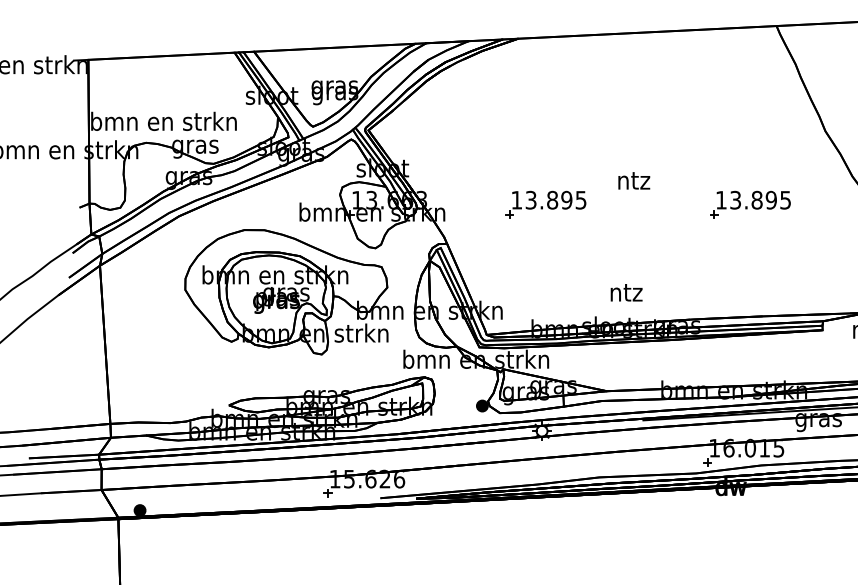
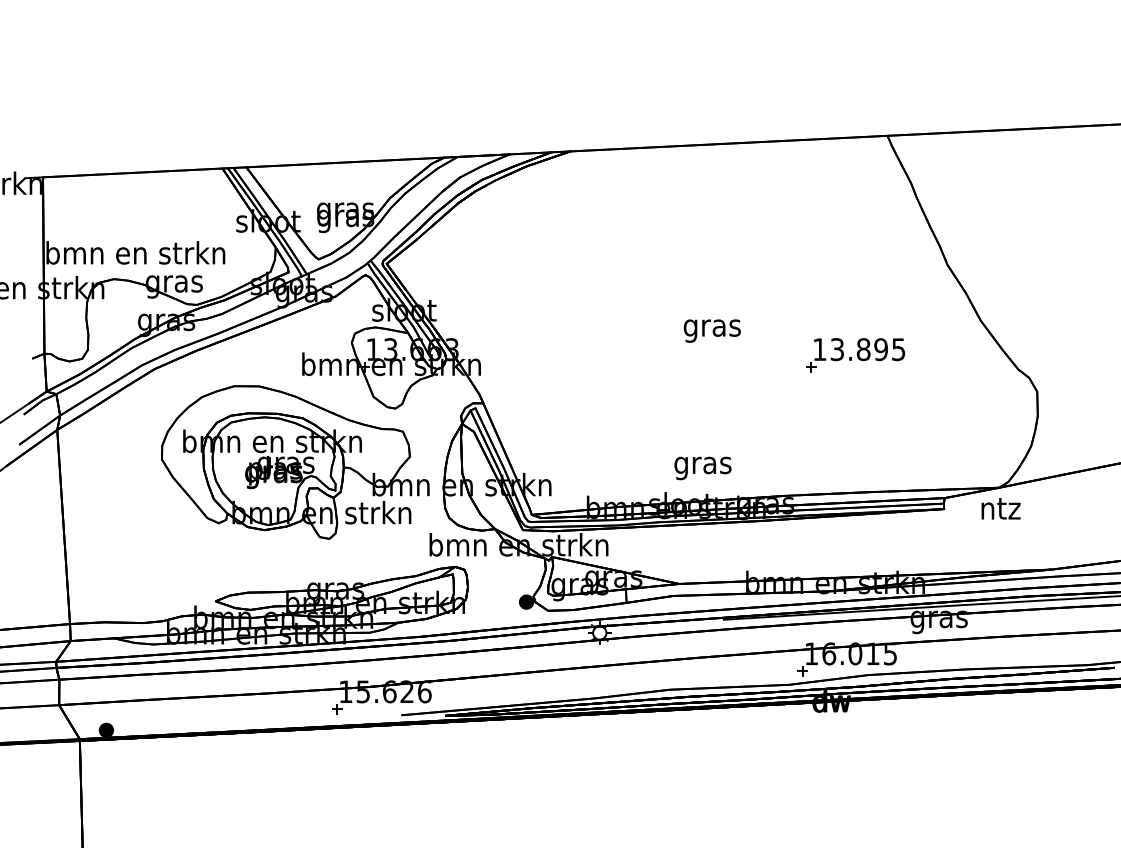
text: (633, 183) -> (711, 328), ntz -> gras
part: (545, 205) -> (604, 355), removed
text: (625, 295) -> (702, 466), ntz -> gras

